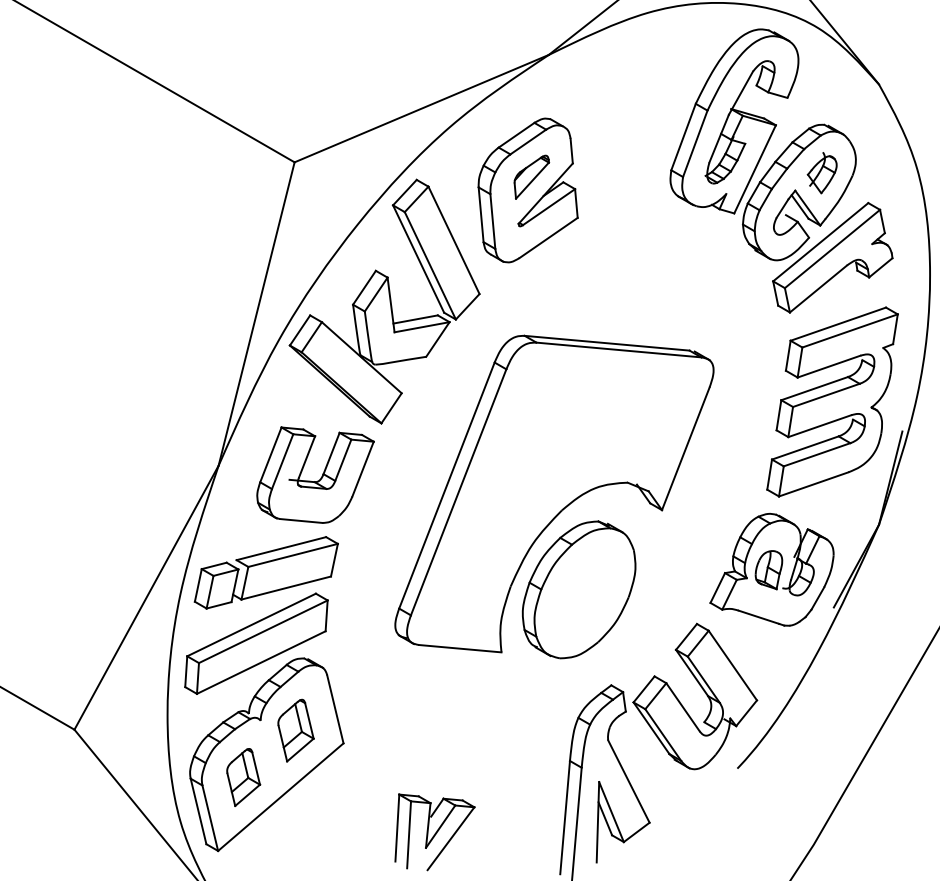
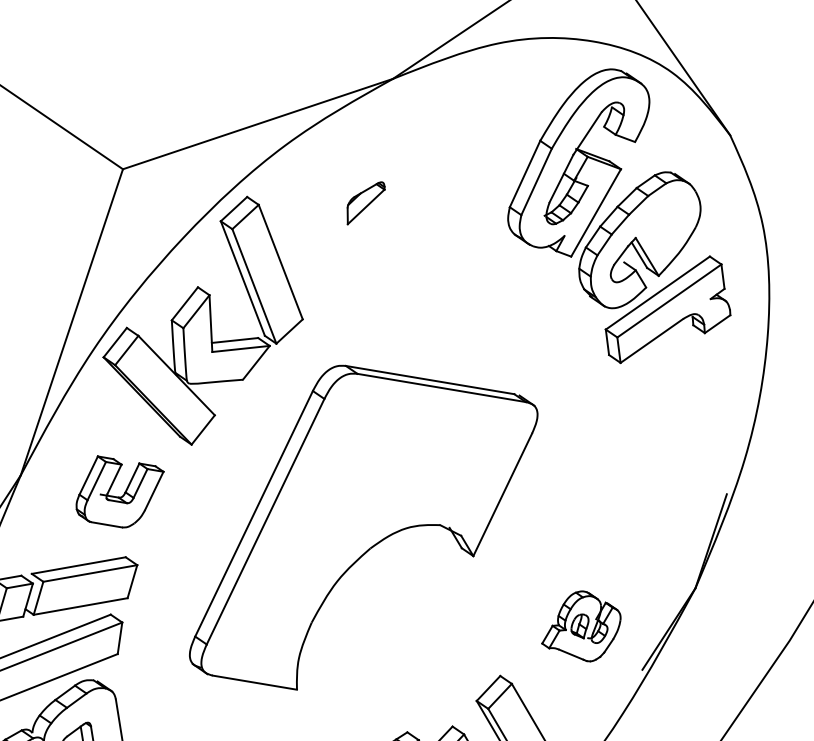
part: (821, 173) -> (664, 222), removed
part: (527, 190) -> (360, 216), removed
part: (832, 401) -> (657, 457), removed
part: (315, 474) -> (119, 492), size x0.7
part: (771, 569) -> (581, 625), size x0.6
part: (578, 589) -> (381, 631), removed

